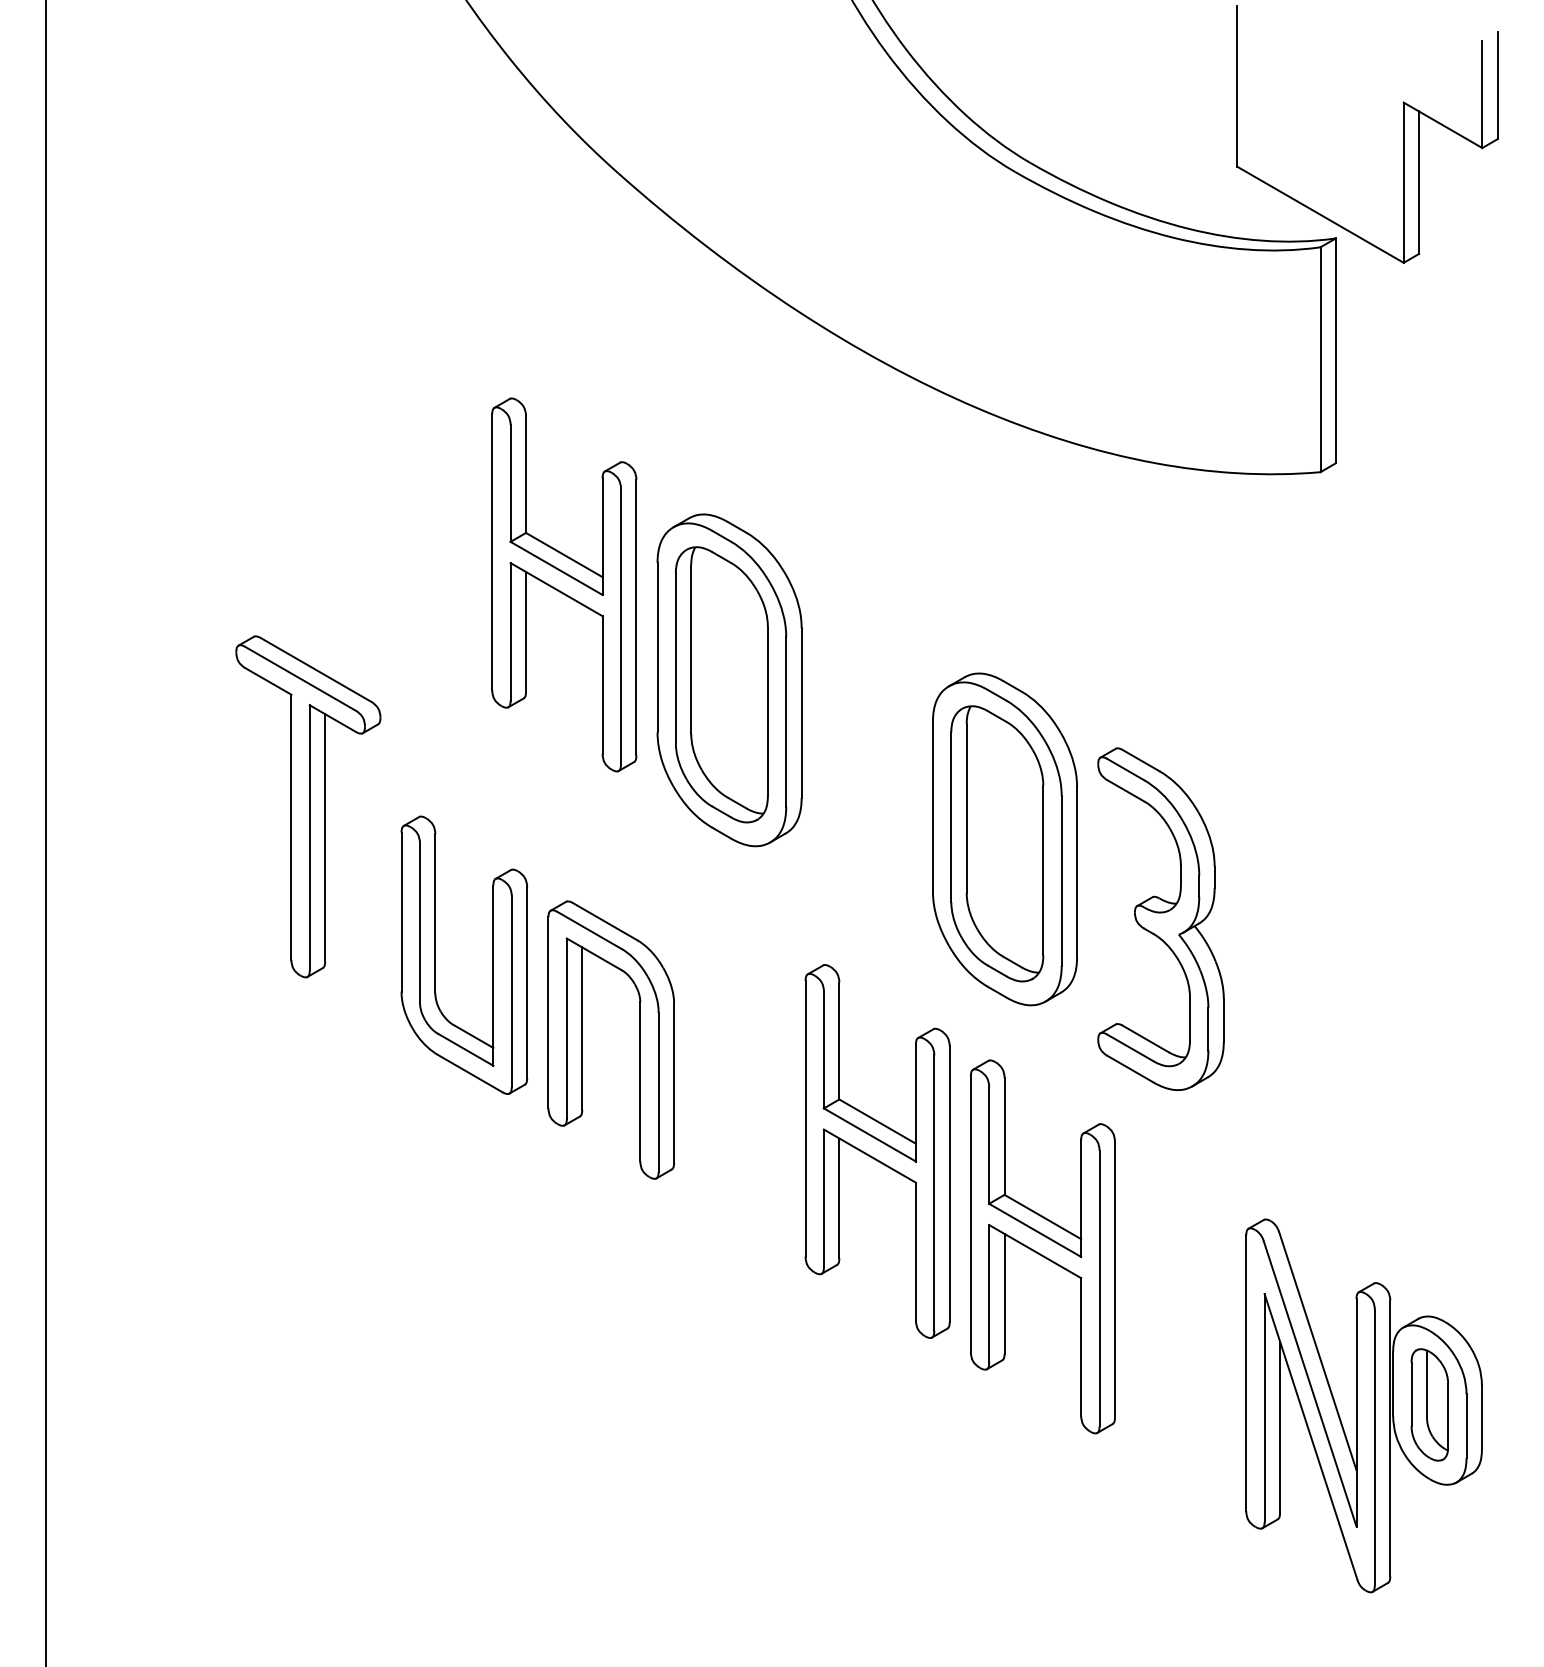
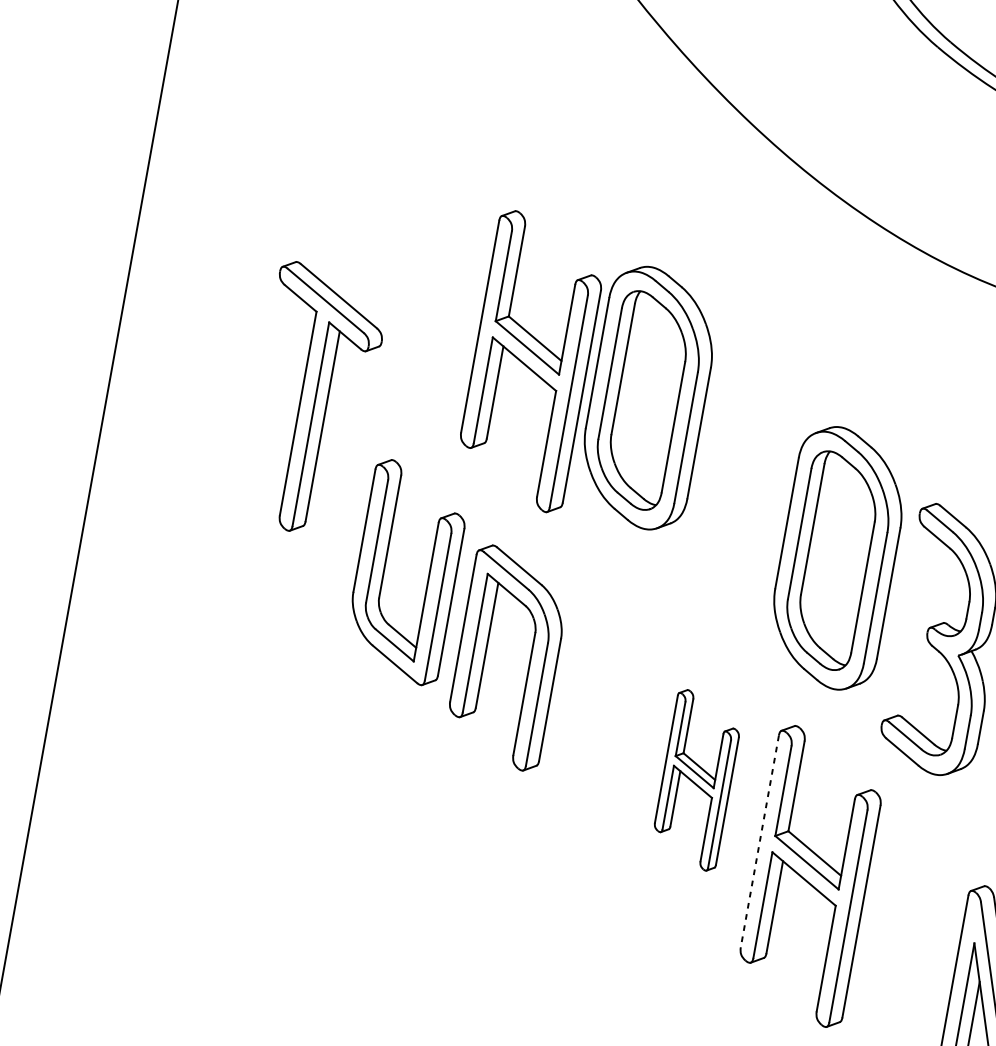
part: (564, 584) -> (531, 361), moved
part: (308, 806) -> (314, 399), moved
part: (877, 1151) -> (696, 780), size x0.6
line: (970, 1214) -> (759, 841), solid -> dashed

